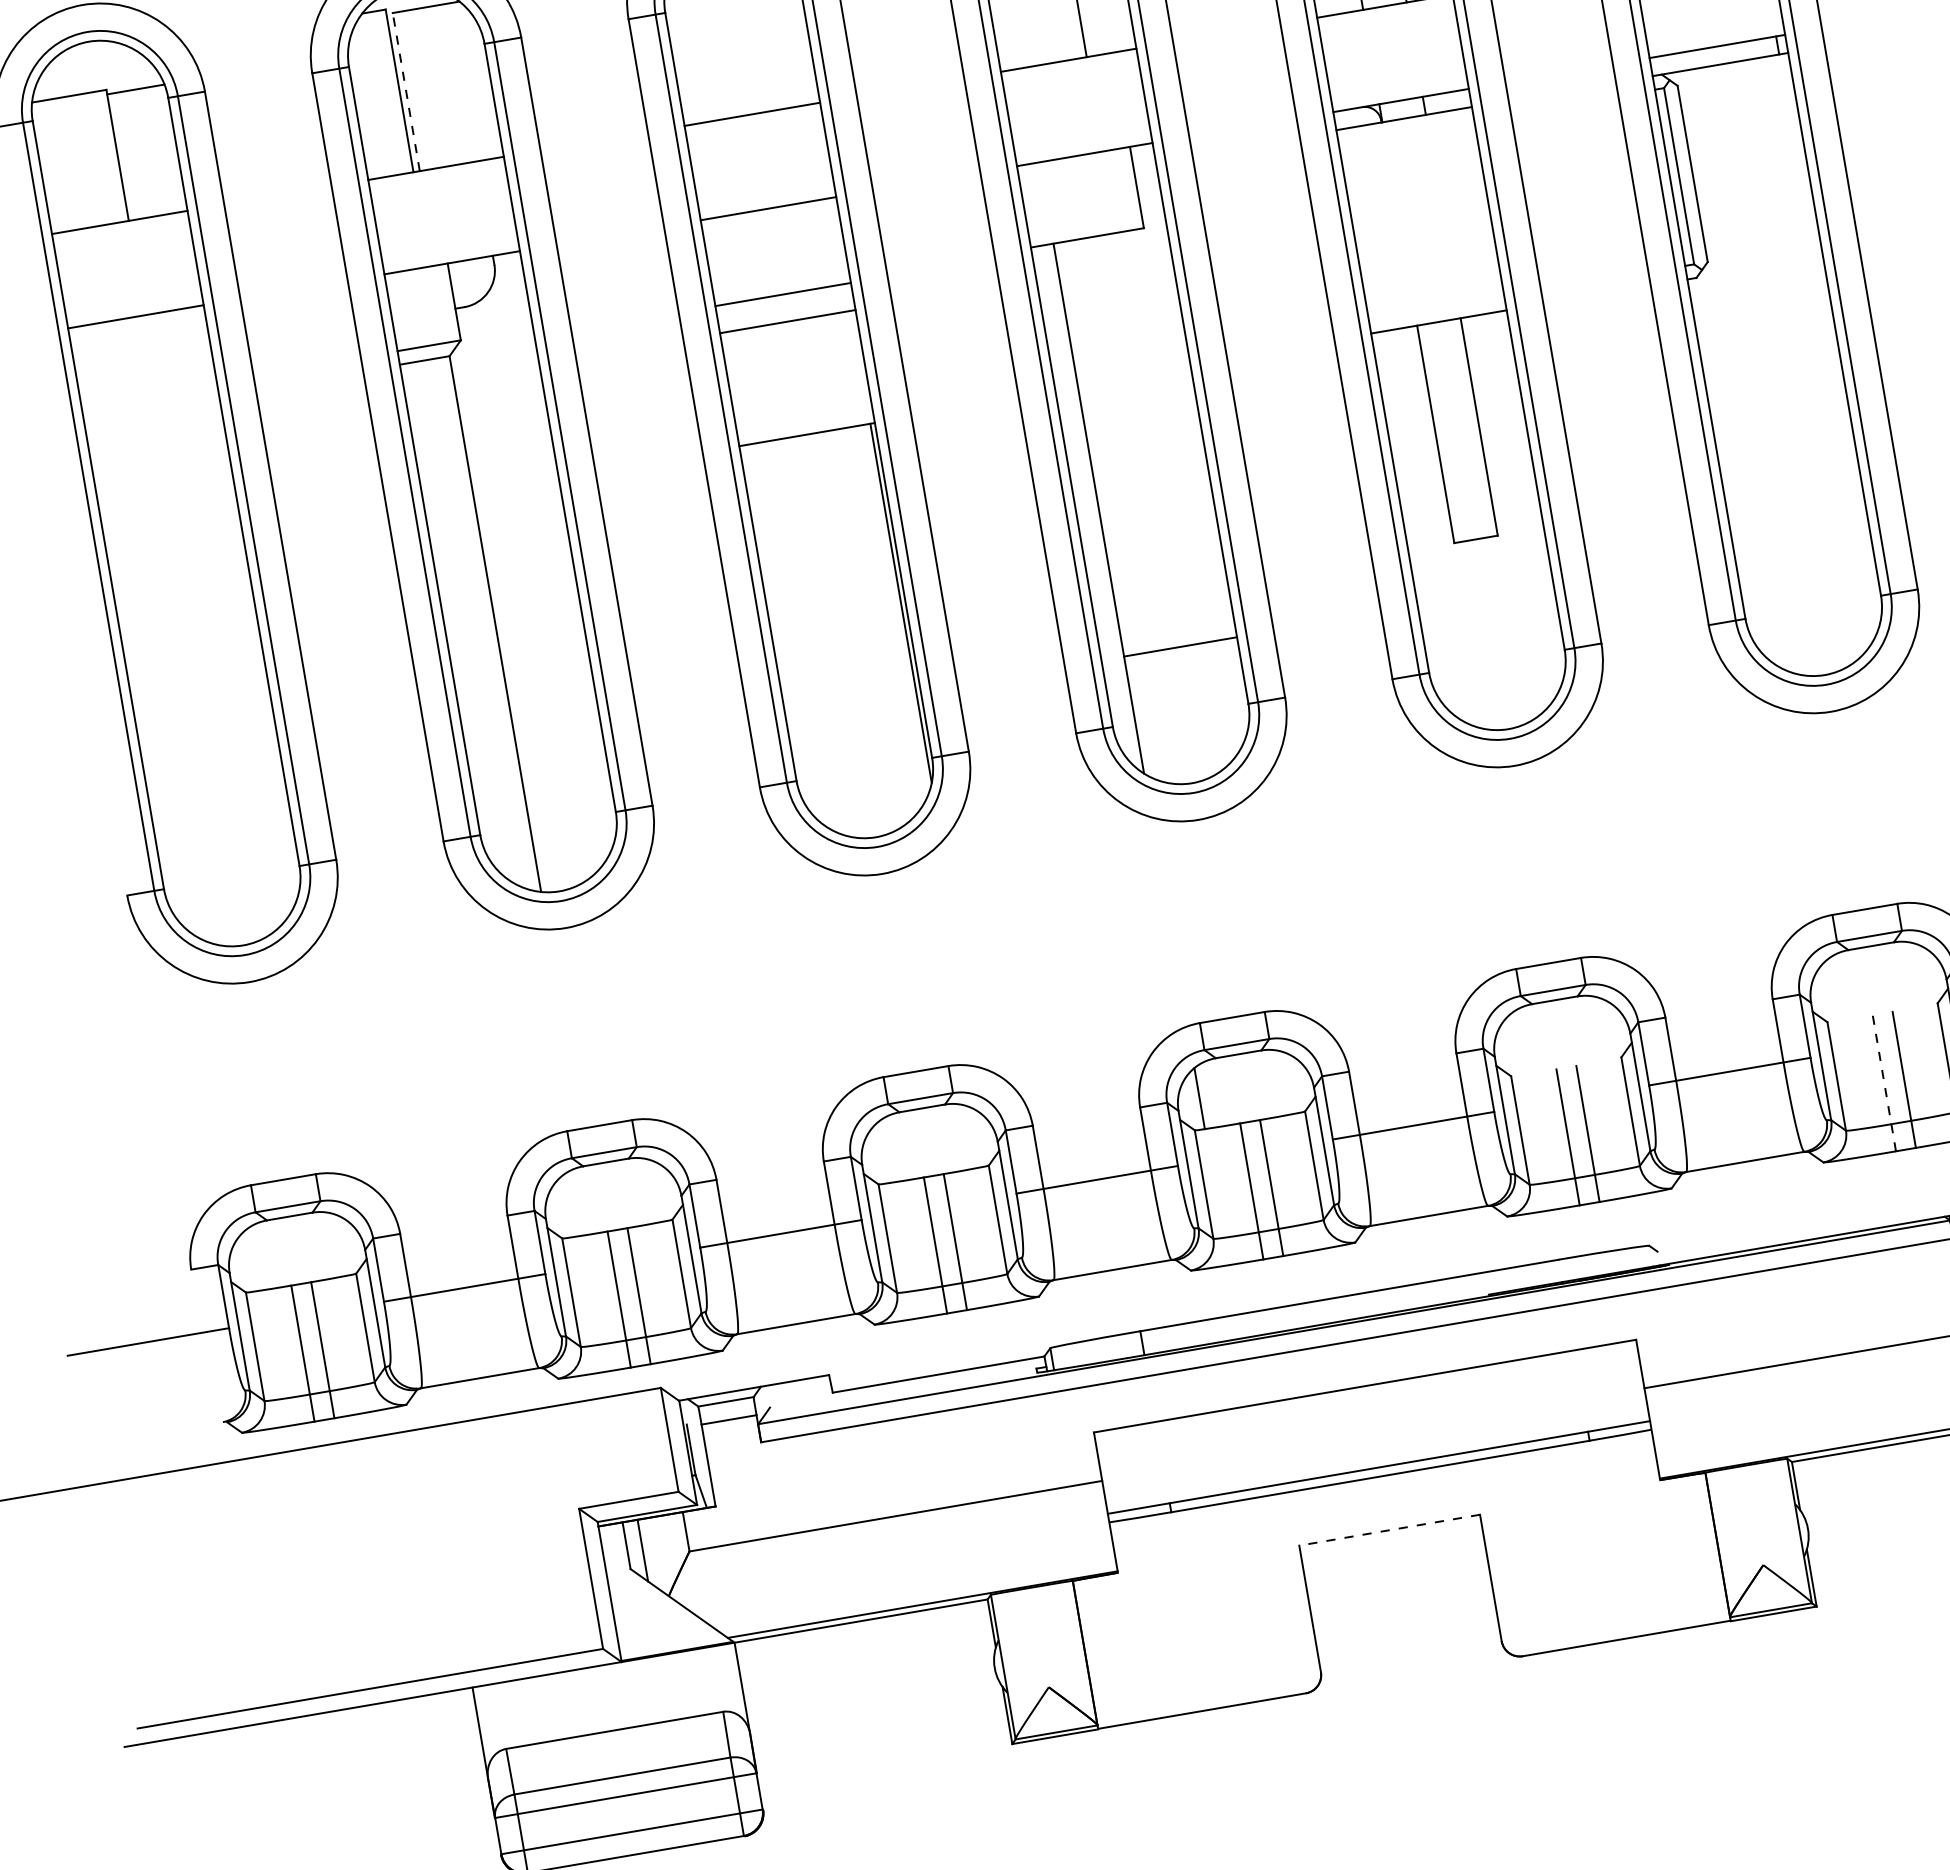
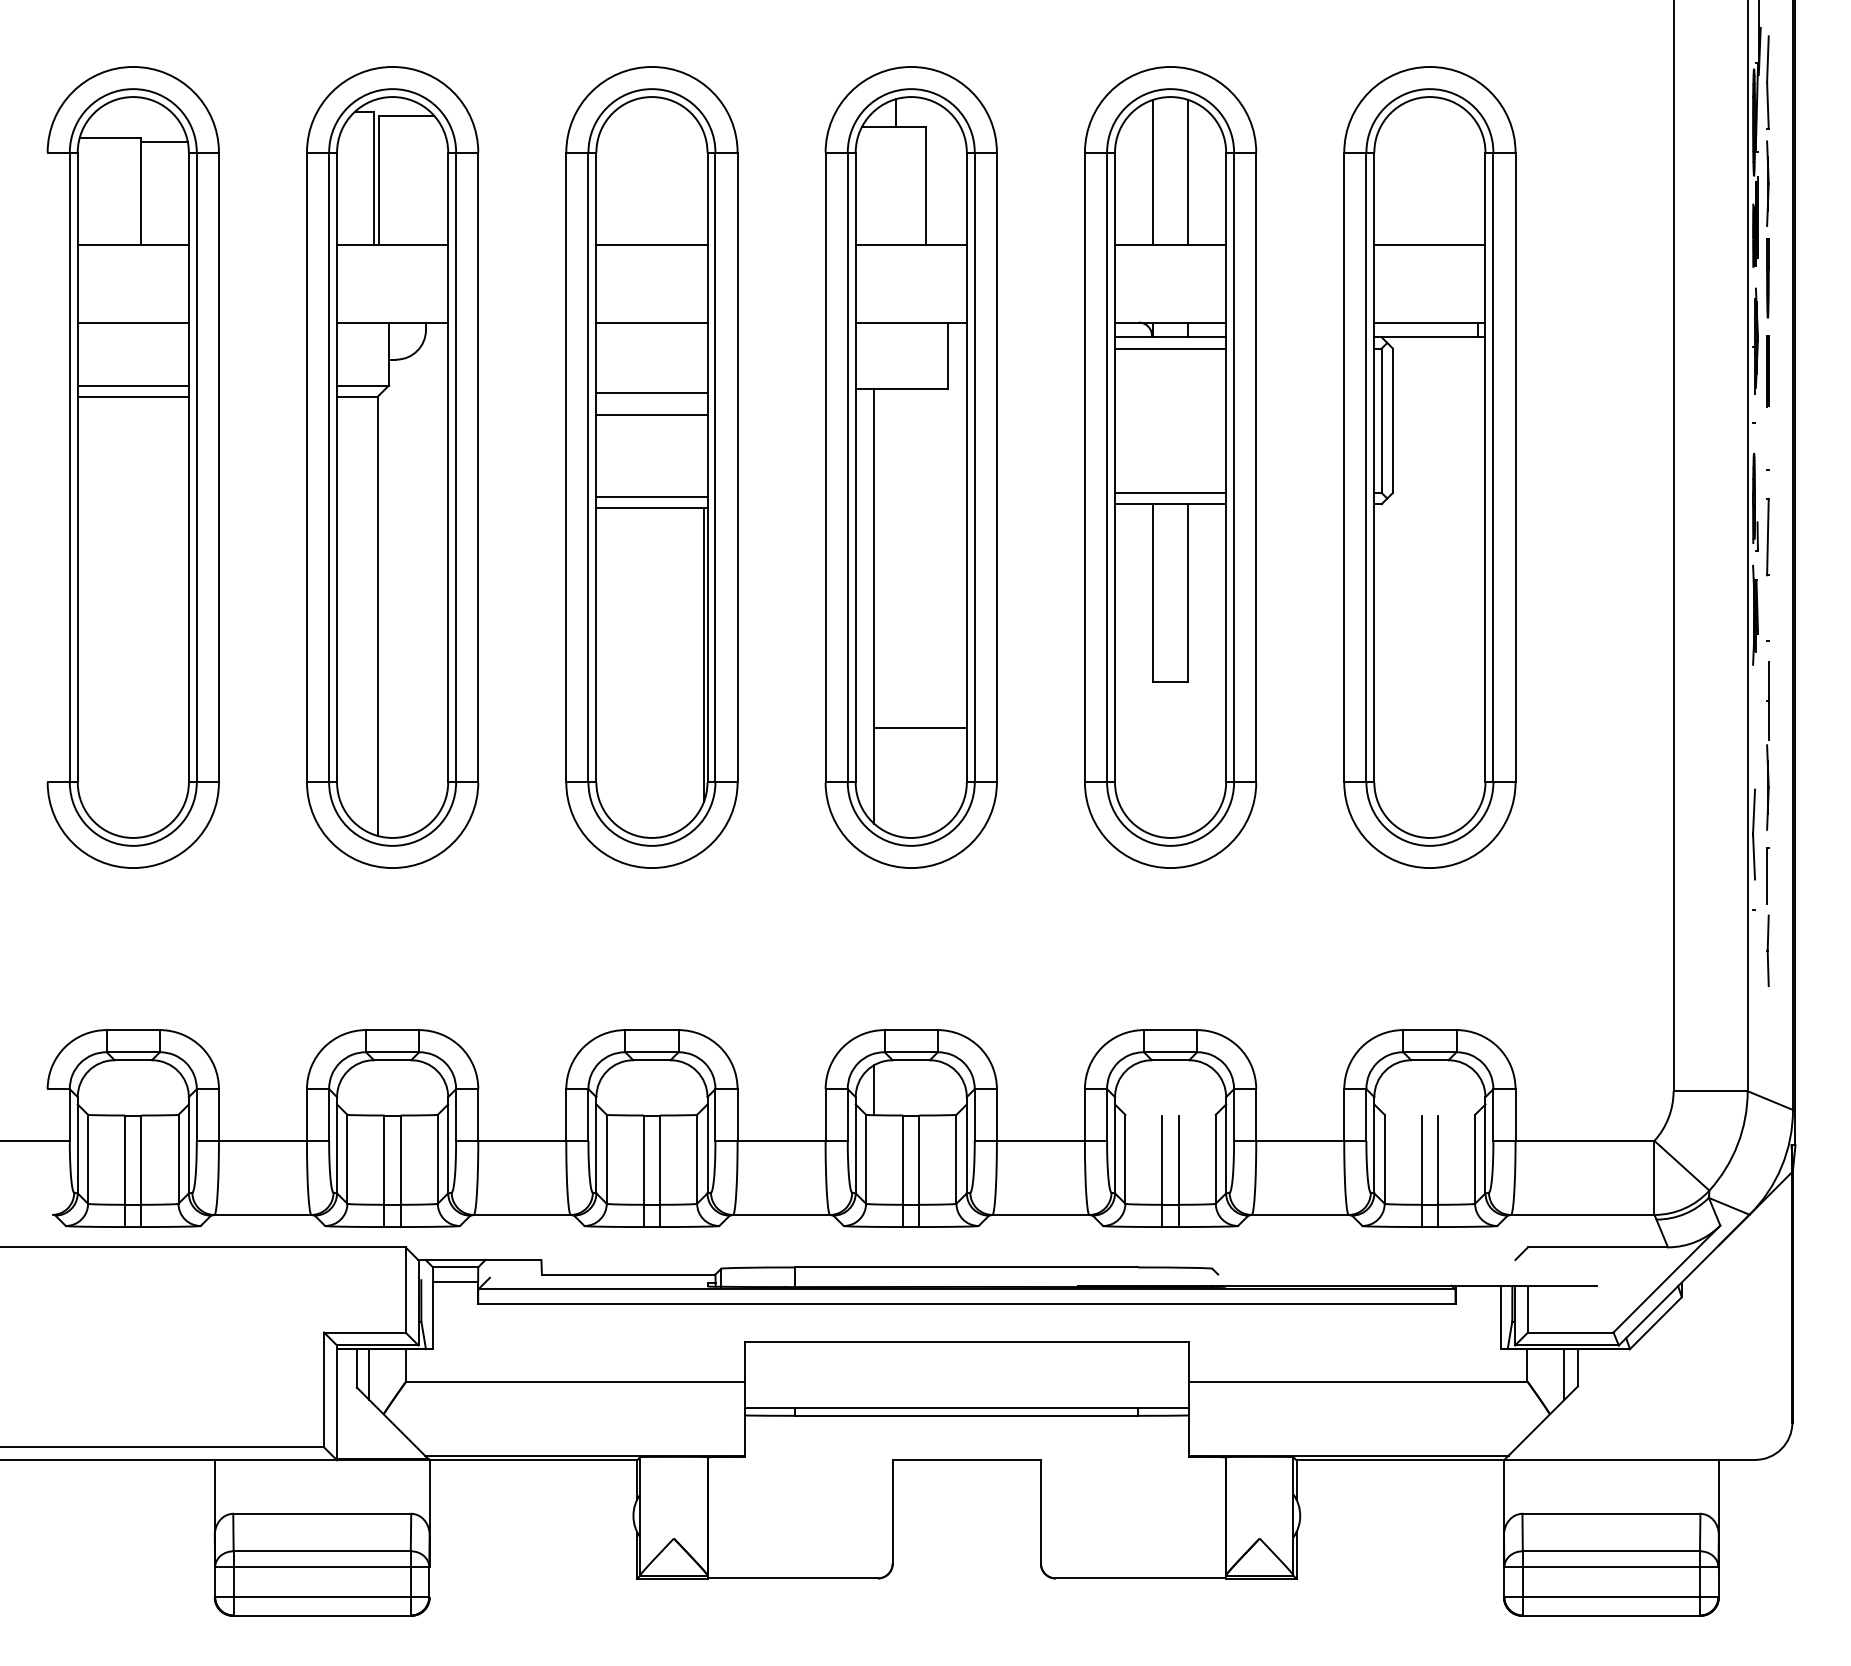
line: (406, 92) -> (379, 180), dashed -> solid
line: (1406, 132) -> (1170, 348), added
line: (1436, 309) -> (1170, 493), added
line: (148, 393) -> (132, 385), added
line: (150, 407) -> (132, 396), added
line: (804, 420) -> (651, 496), added
line: (1884, 1083) -> (1421, 1171), dashed -> solid
line: (1389, 1529) -> (966, 1459), dashed -> solid

